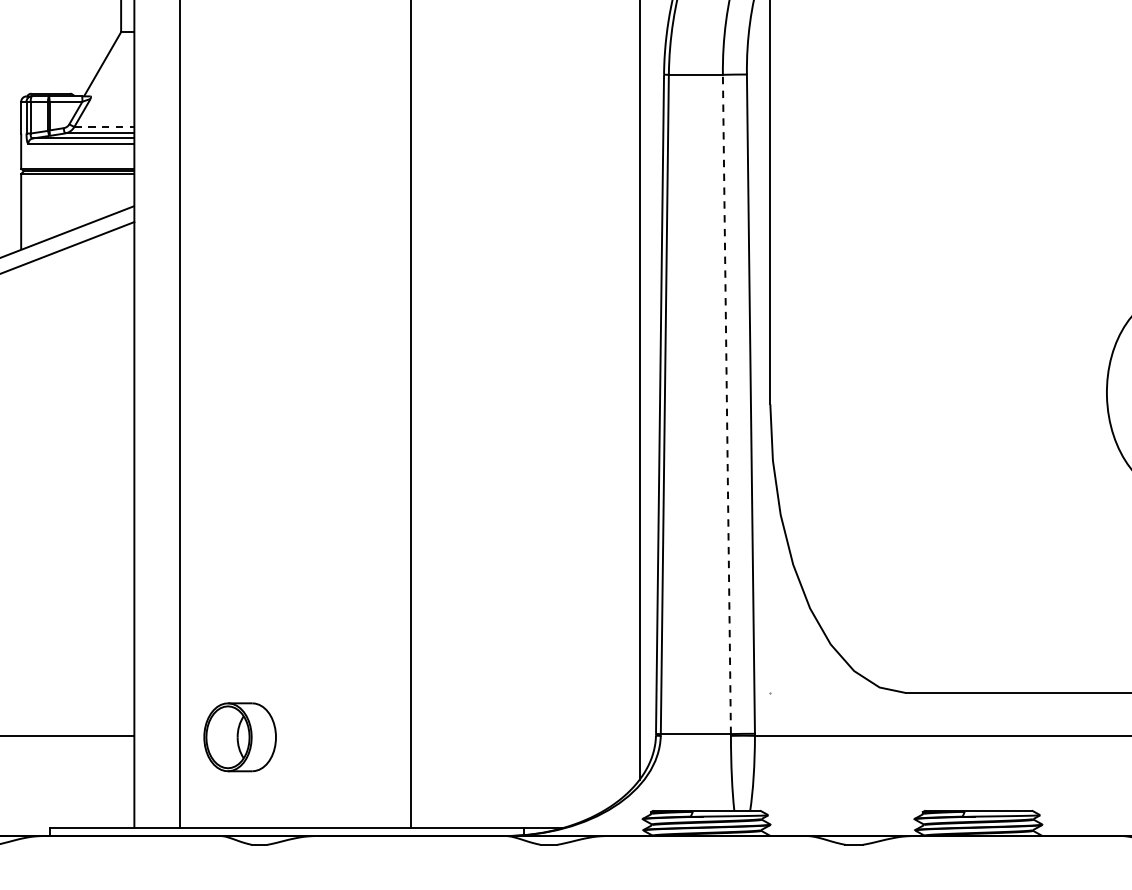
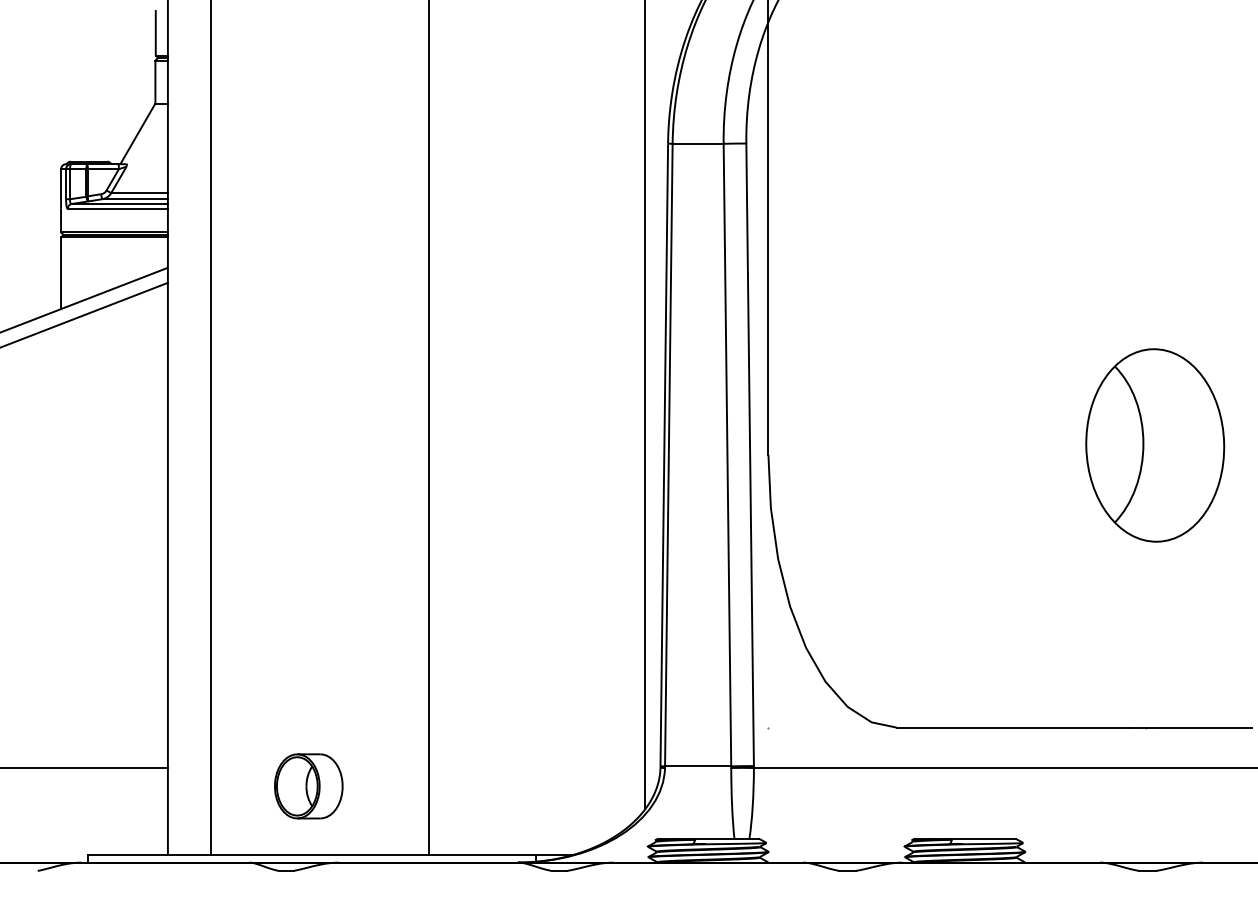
line: (105, 127) -> (140, 193), dashed -> solid
line: (726, 403) -> (727, 454), dashed -> solid
part: (239, 737) -> (308, 786), moved

